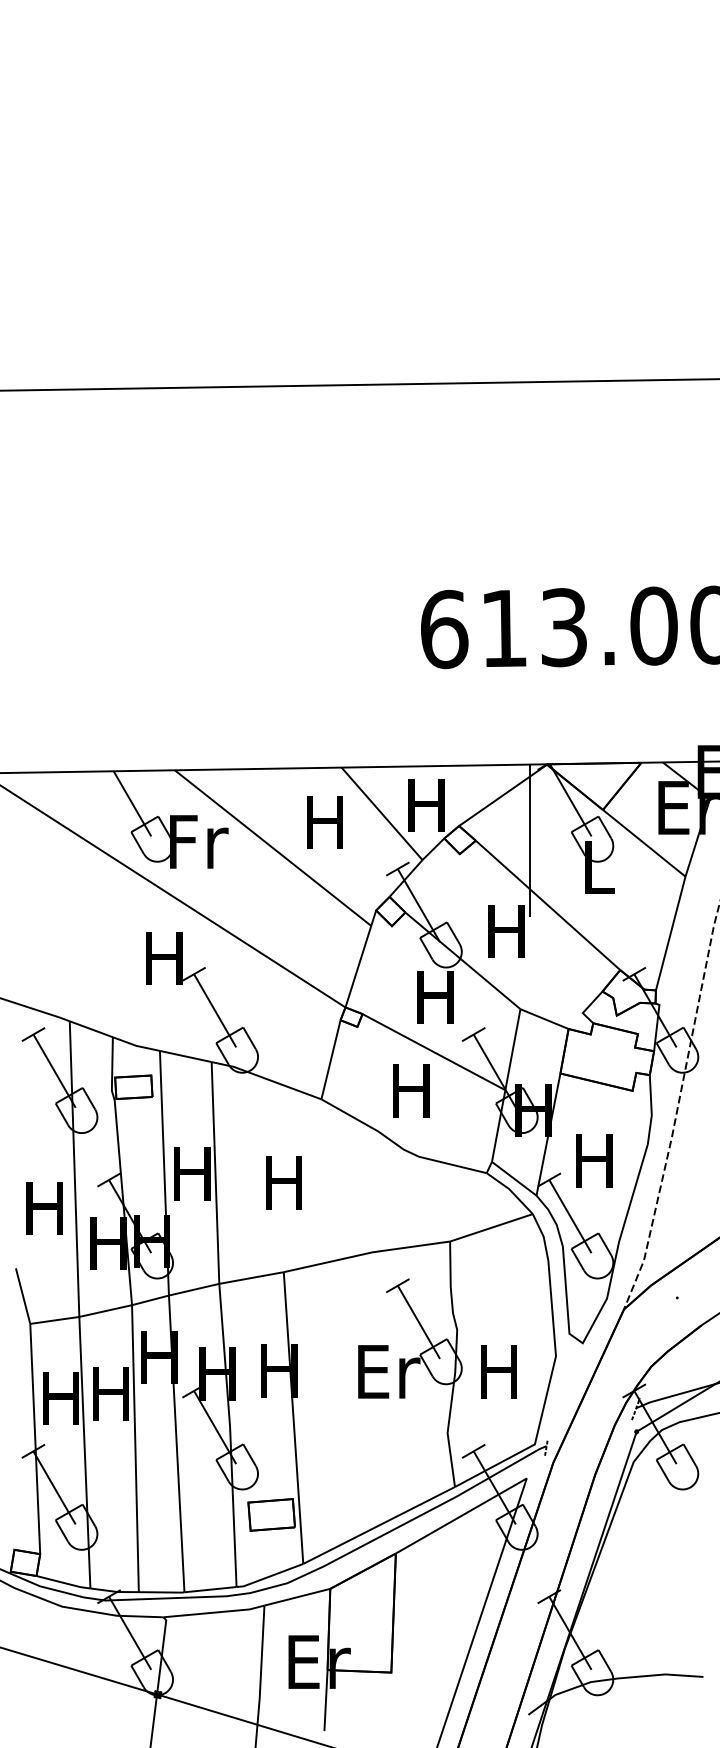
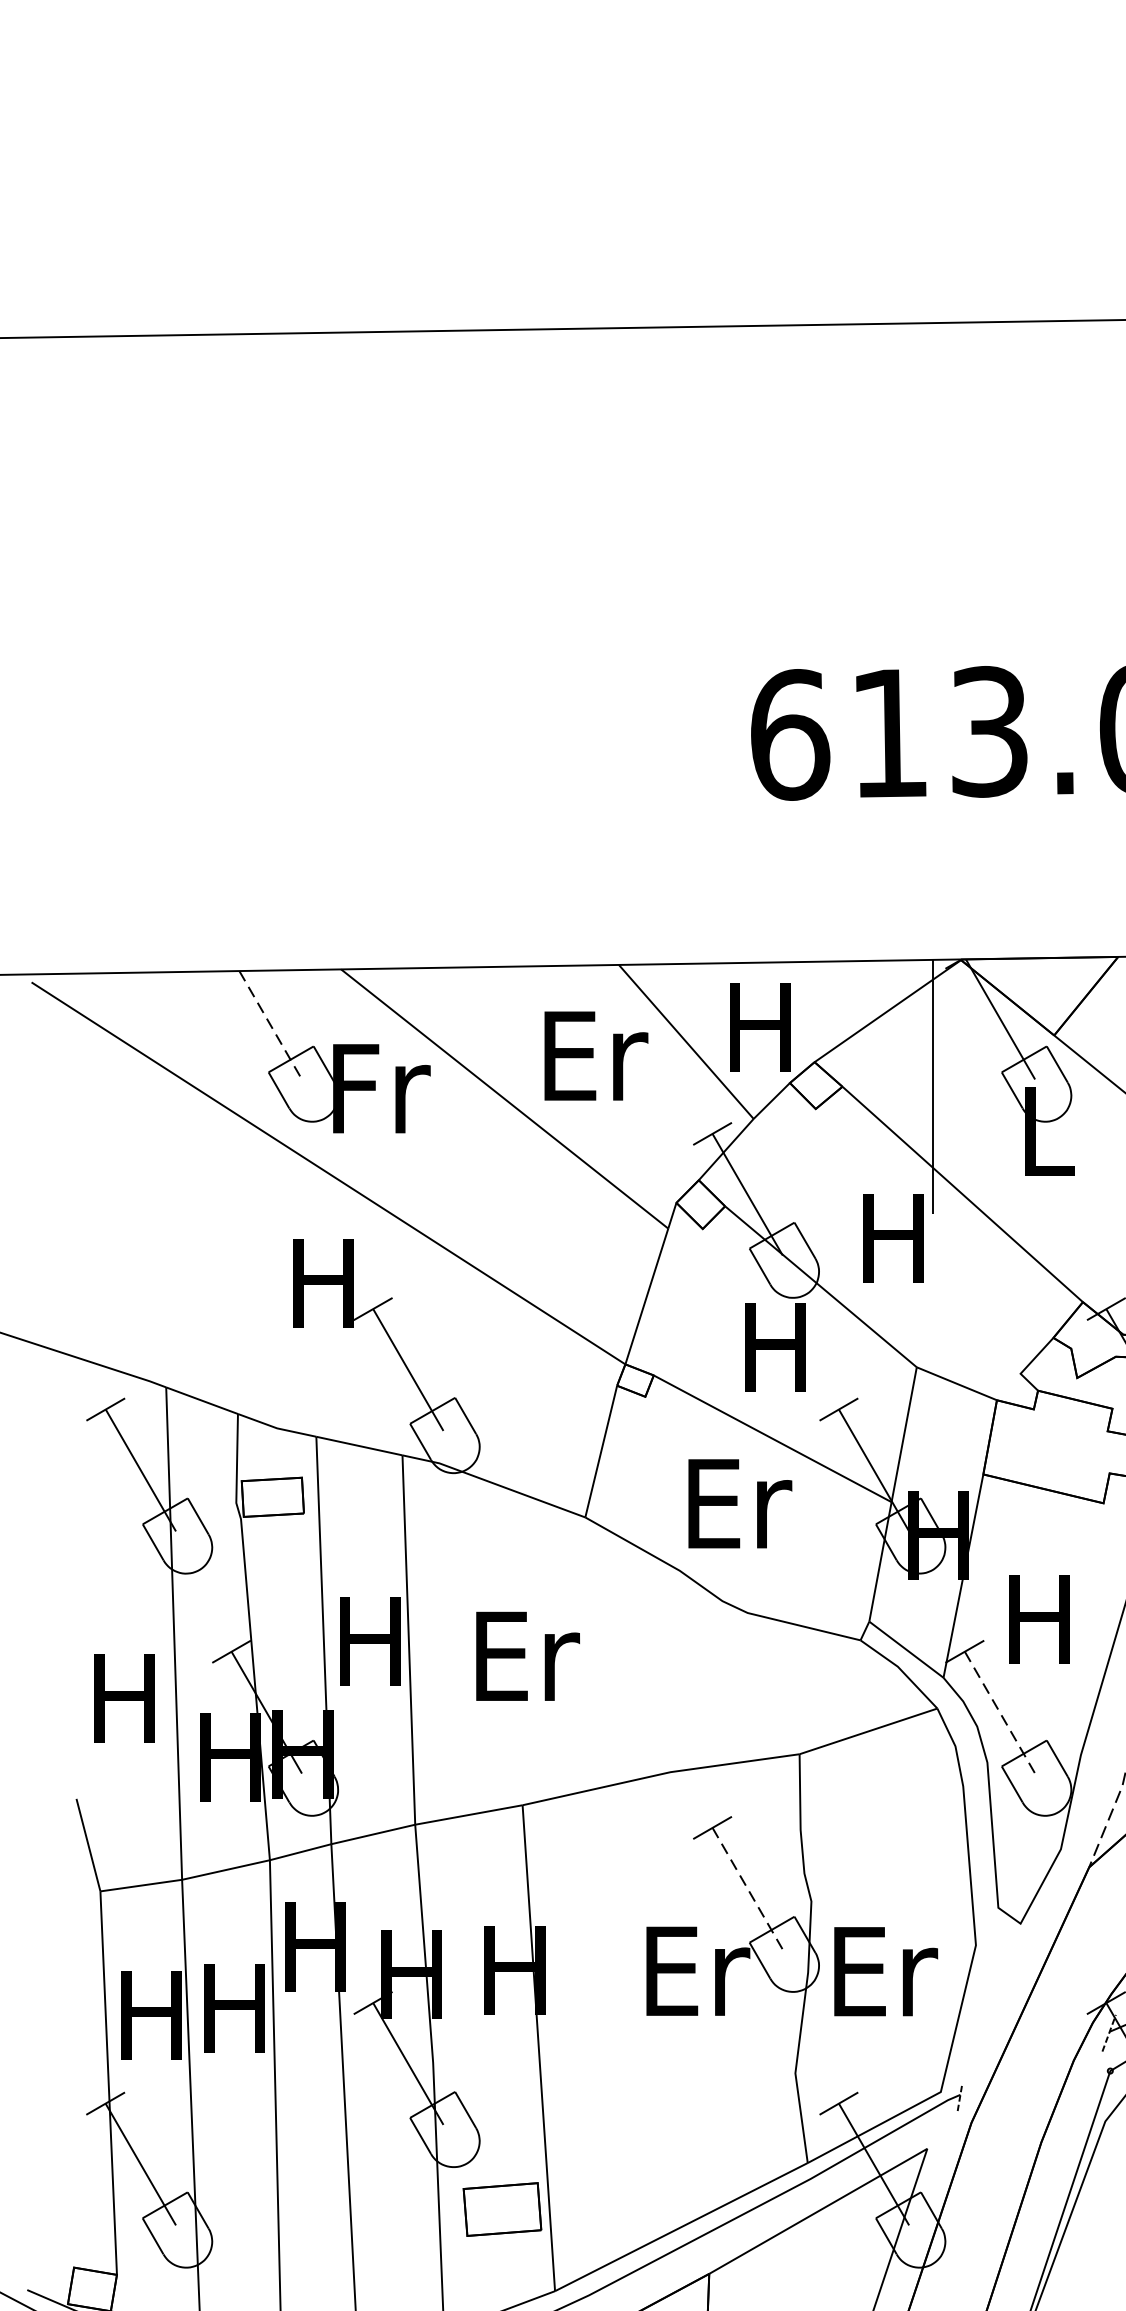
line: (132, 803) -> (270, 1024), solid -> dashed
text: (328, 821) -> (597, 1054), H -> Er
text: (414, 1090) -> (740, 1502), H -> Er
text: (287, 1182) -> (528, 1655), H -> Er
line: (570, 1217) -> (1000, 1714), solid -> dashed
line: (419, 1322) -> (748, 1889), solid -> dashed
text: (502, 1371) -> (886, 1970), H -> Er

